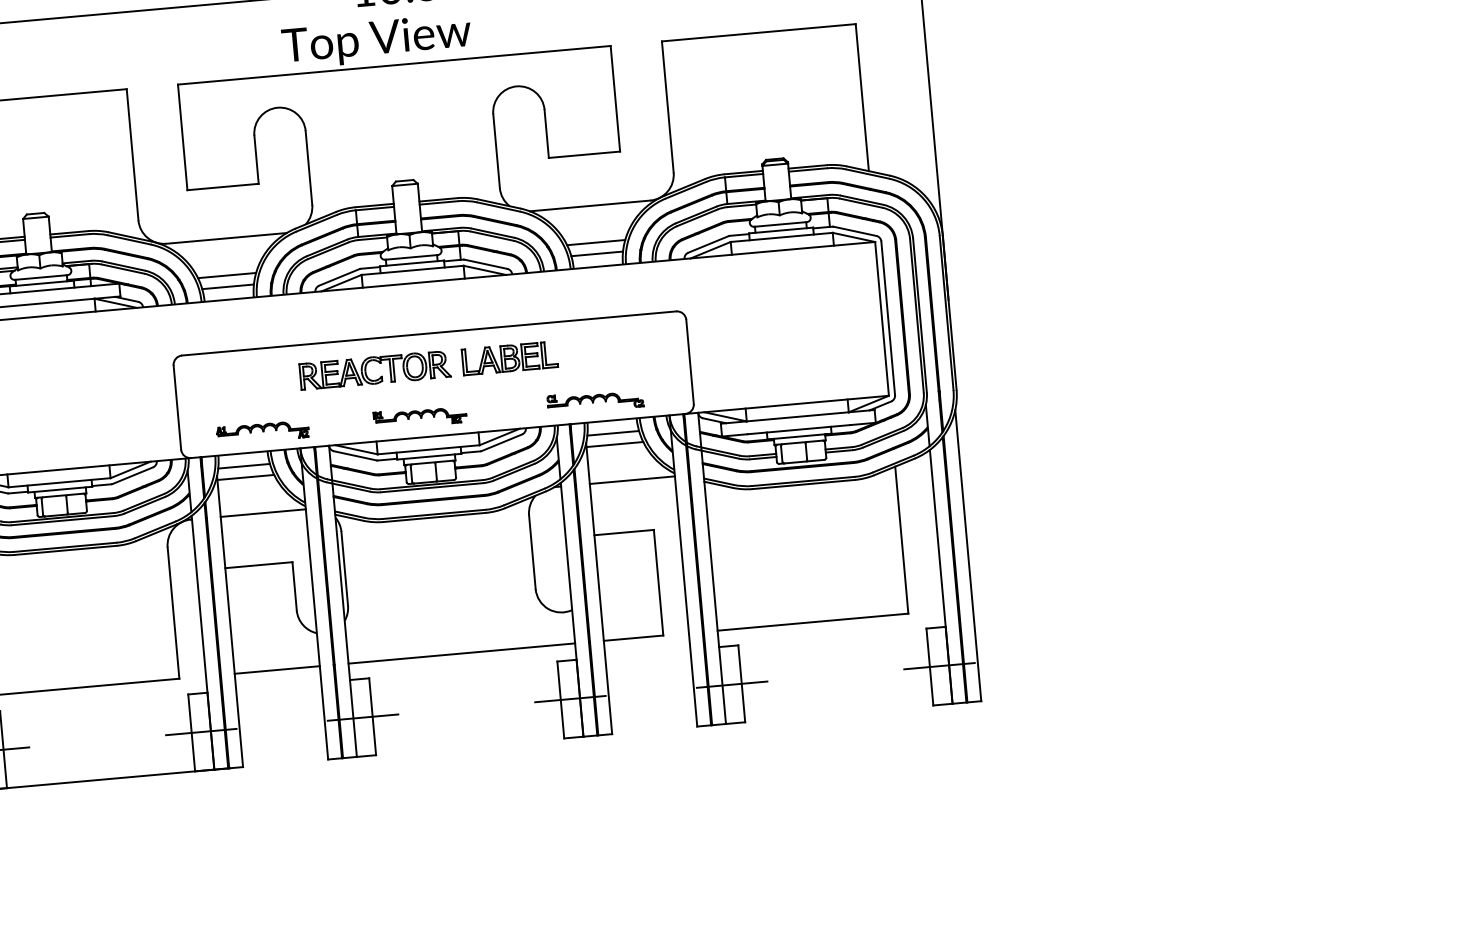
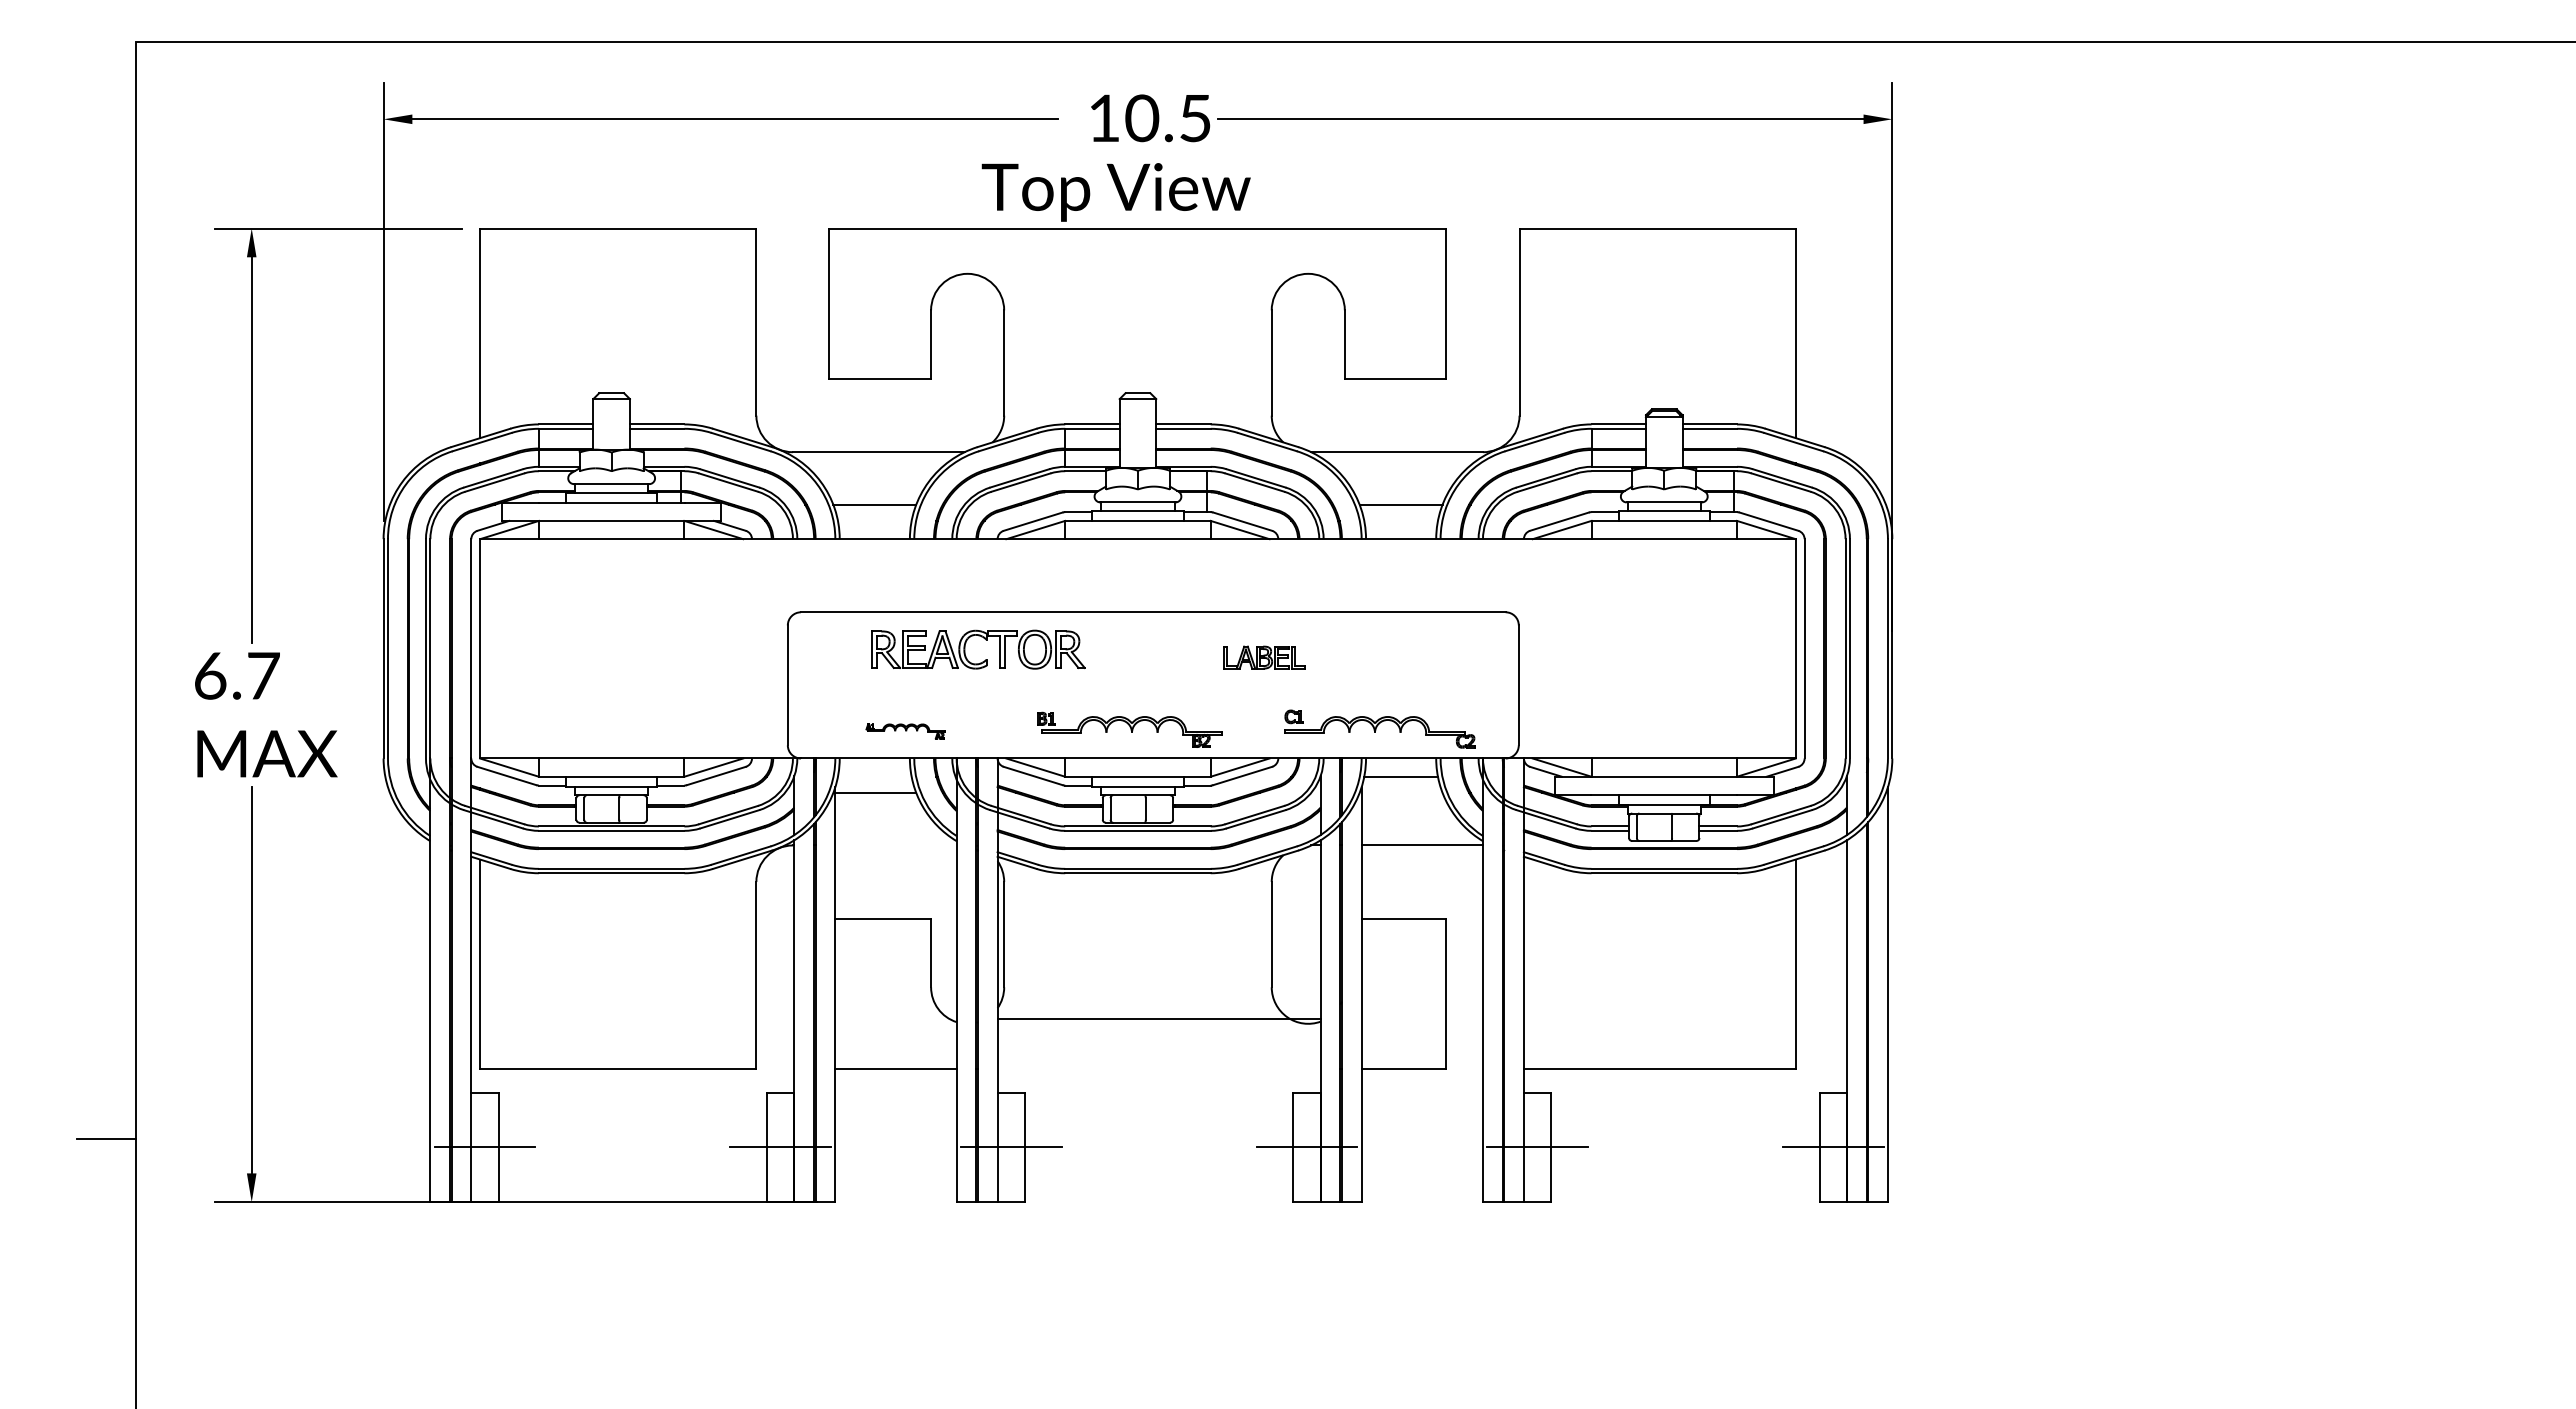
line: (596, 253) -> (1400, 520), removed
line: (227, 286) -> (874, 520), removed
part: (509, 358) -> (1264, 657), size x0.6
part: (378, 362) -> (984, 639), moved
part: (595, 401) -> (1379, 729), size x1.4
part: (420, 417) -> (1130, 729), size x1.4
part: (262, 432) -> (905, 731), size x0.6
line: (614, 444) -> (1401, 792), removed
line: (243, 466) -> (874, 776), removed
line: (262, 513) -> (895, 845), removed
line: (461, 653) -> (1158, 1019), moved

